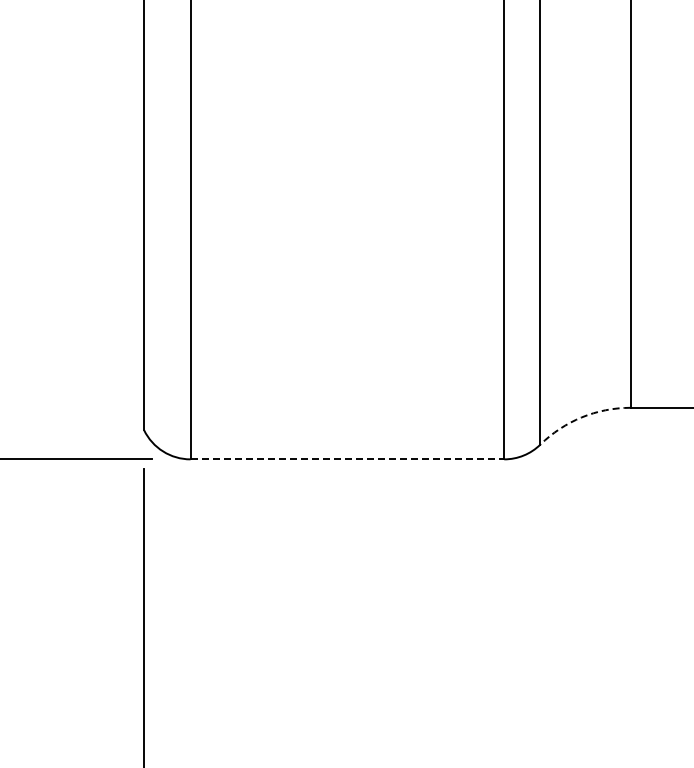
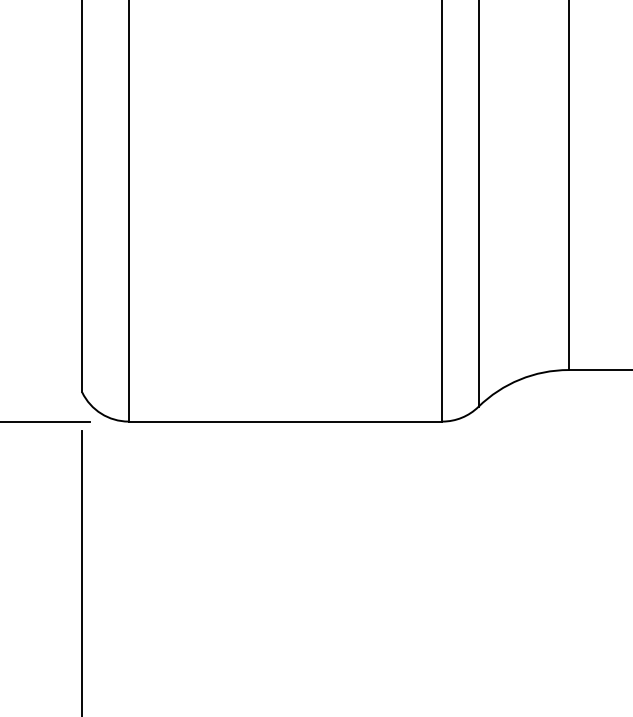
arc: (581, 417) -> (519, 379), dashed -> solid
line: (347, 459) -> (285, 421), dashed -> solid

